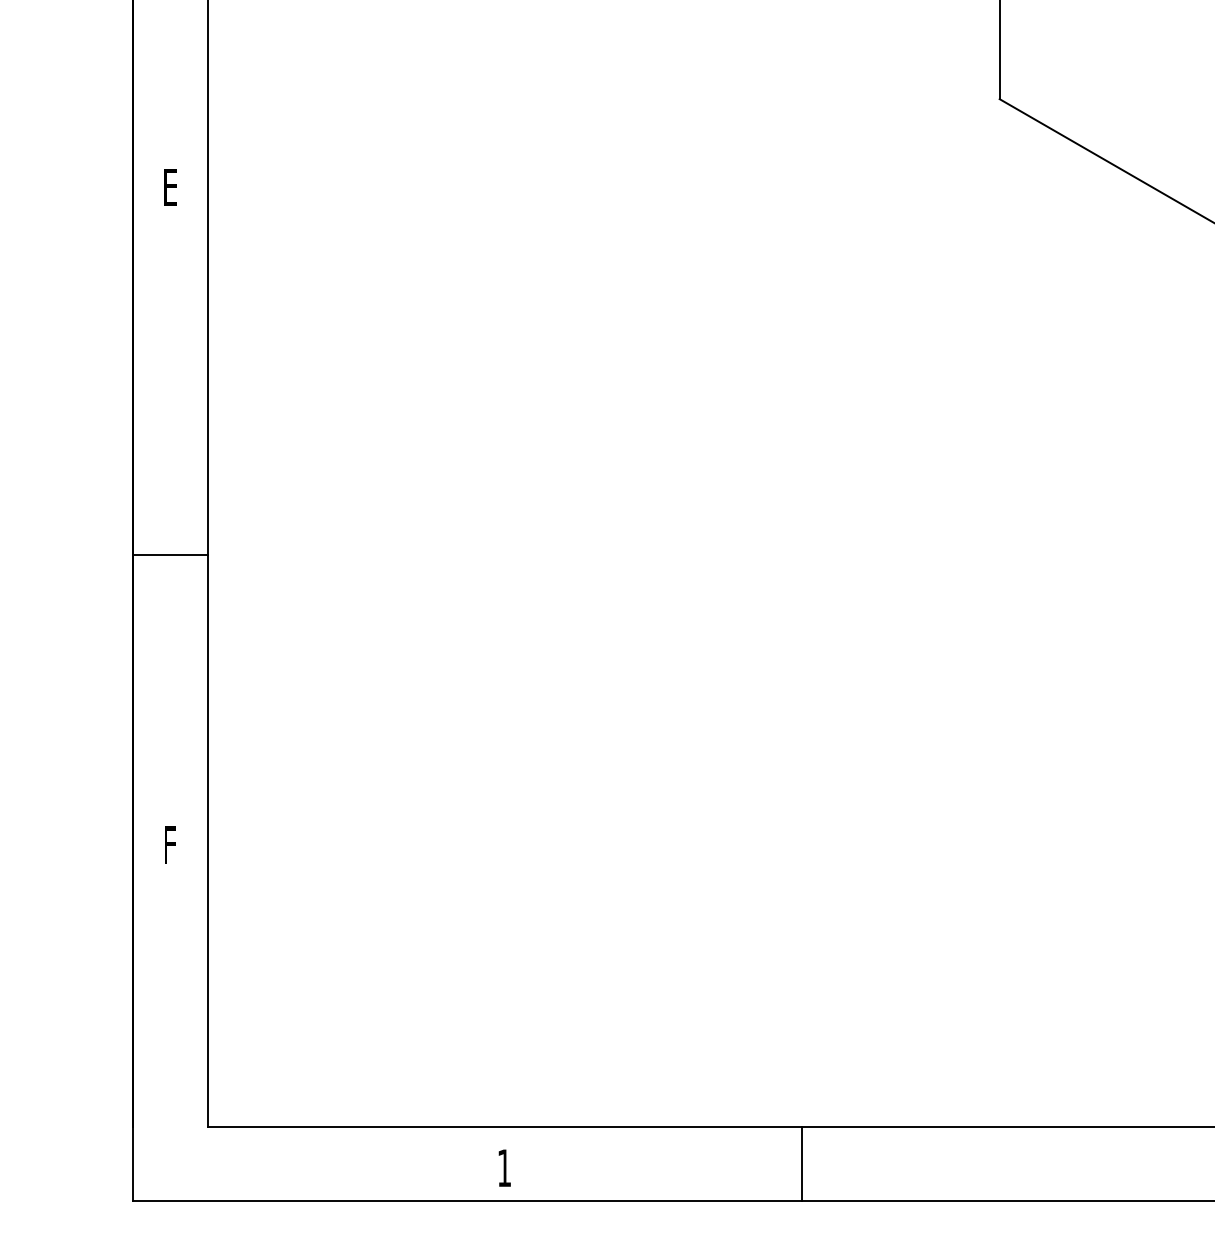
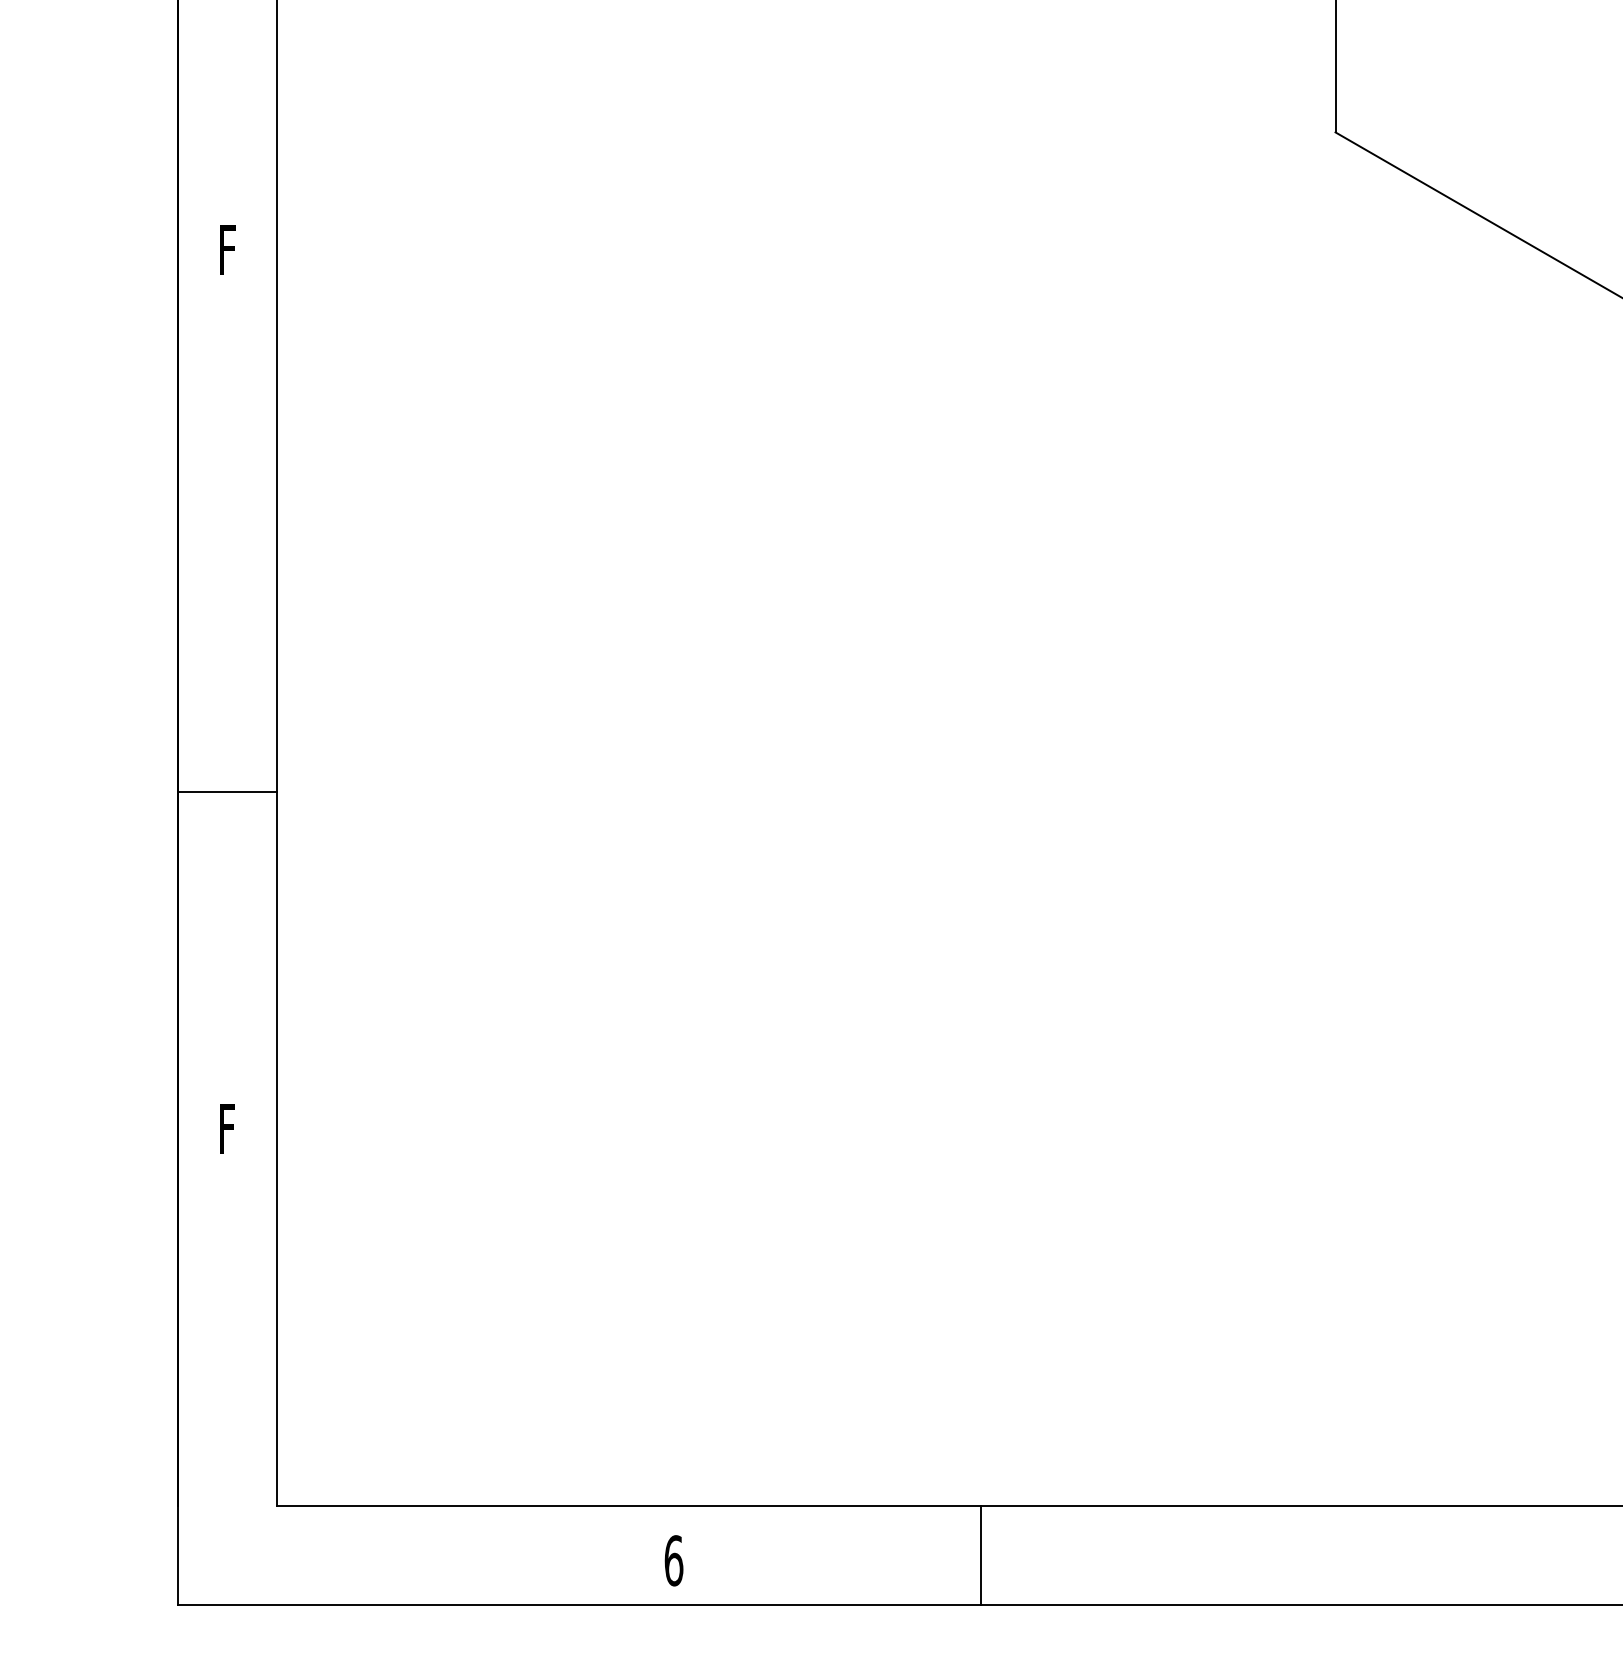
text: (170, 186) -> (227, 249), E -> F
line: (170, 555) -> (227, 792), moved
line: (802, 1163) -> (981, 1554), moved
text: (504, 1167) -> (673, 1560), 1 -> 6

